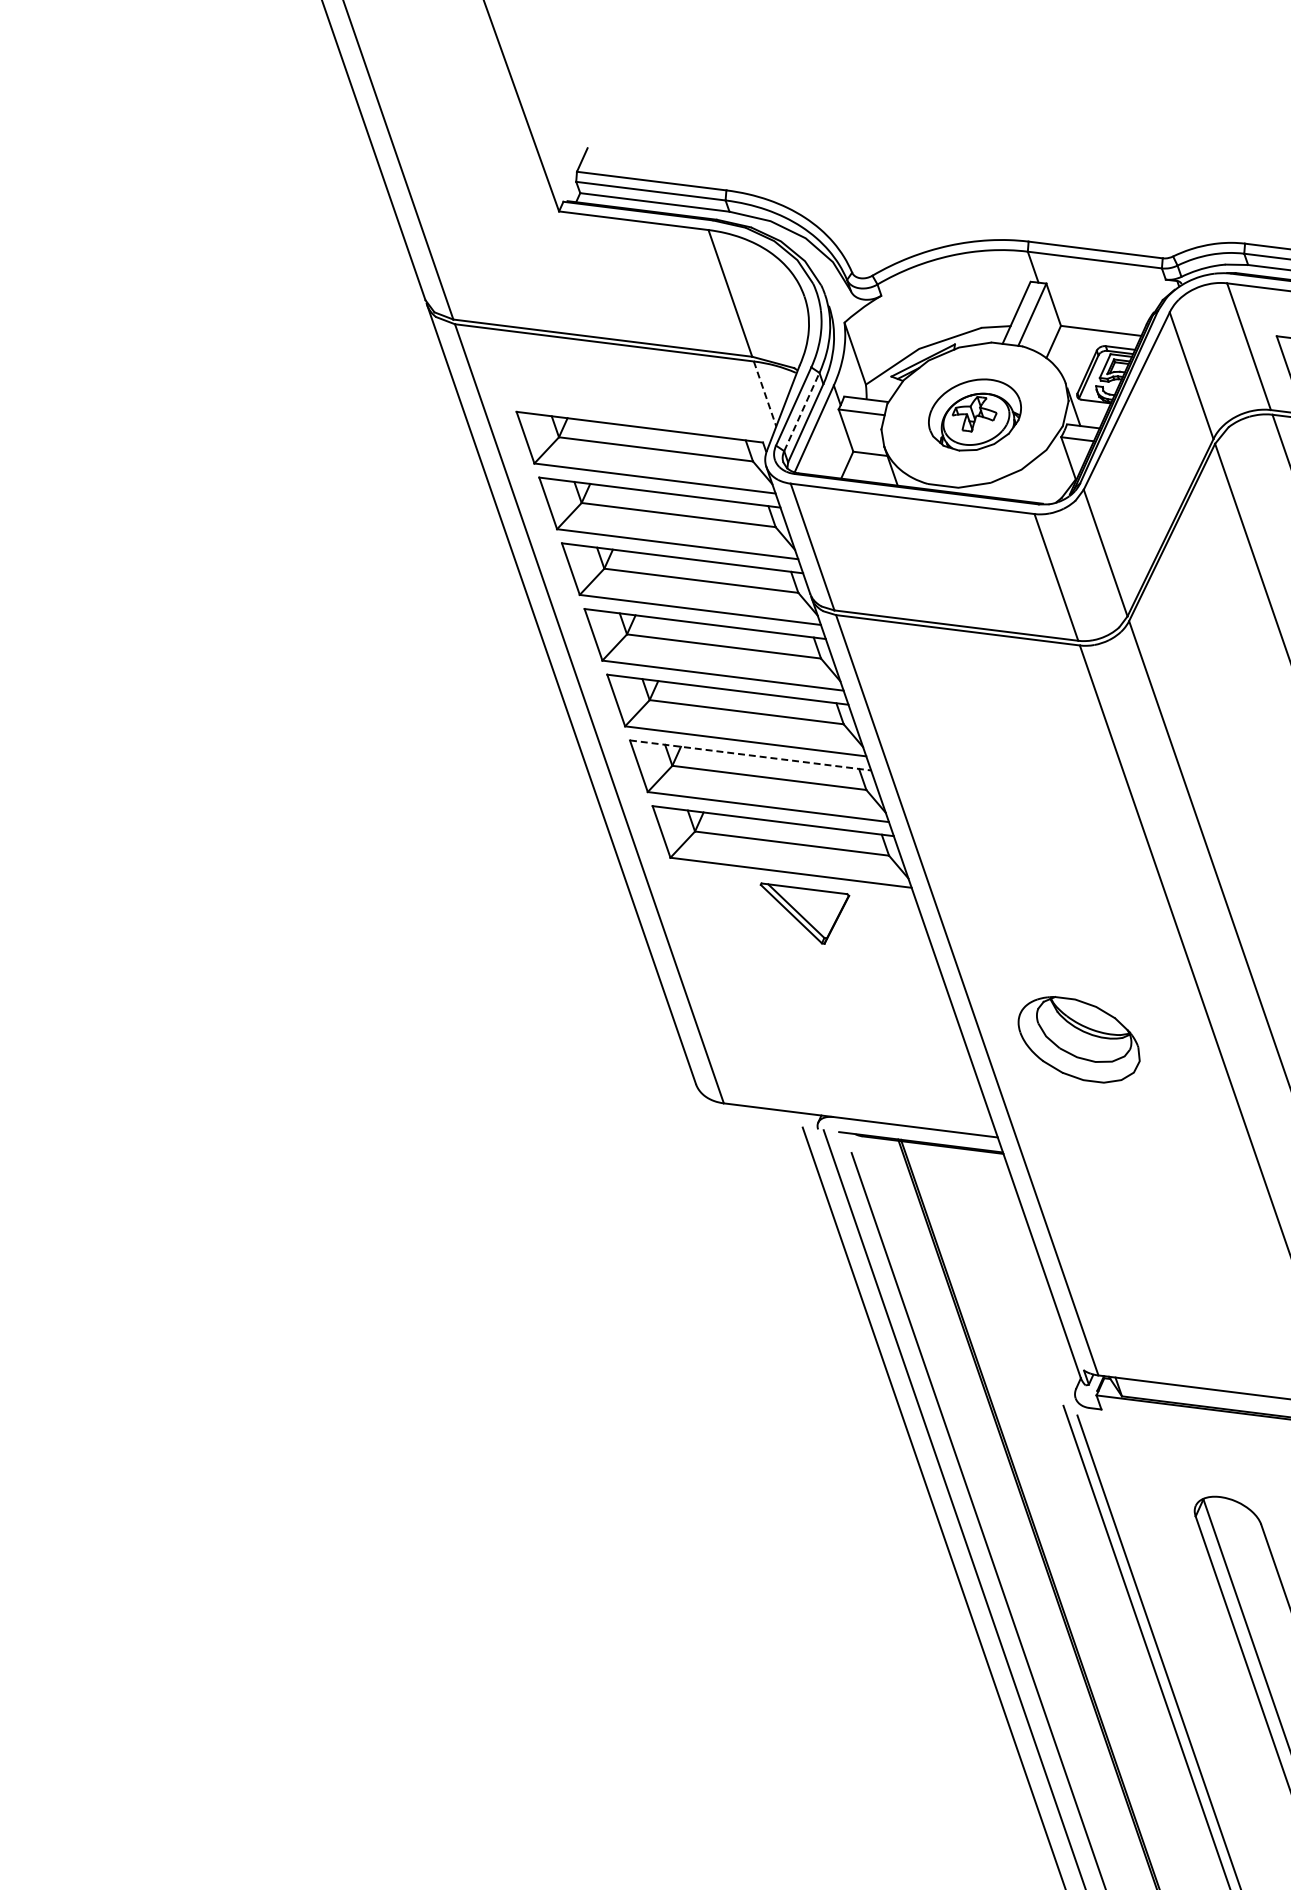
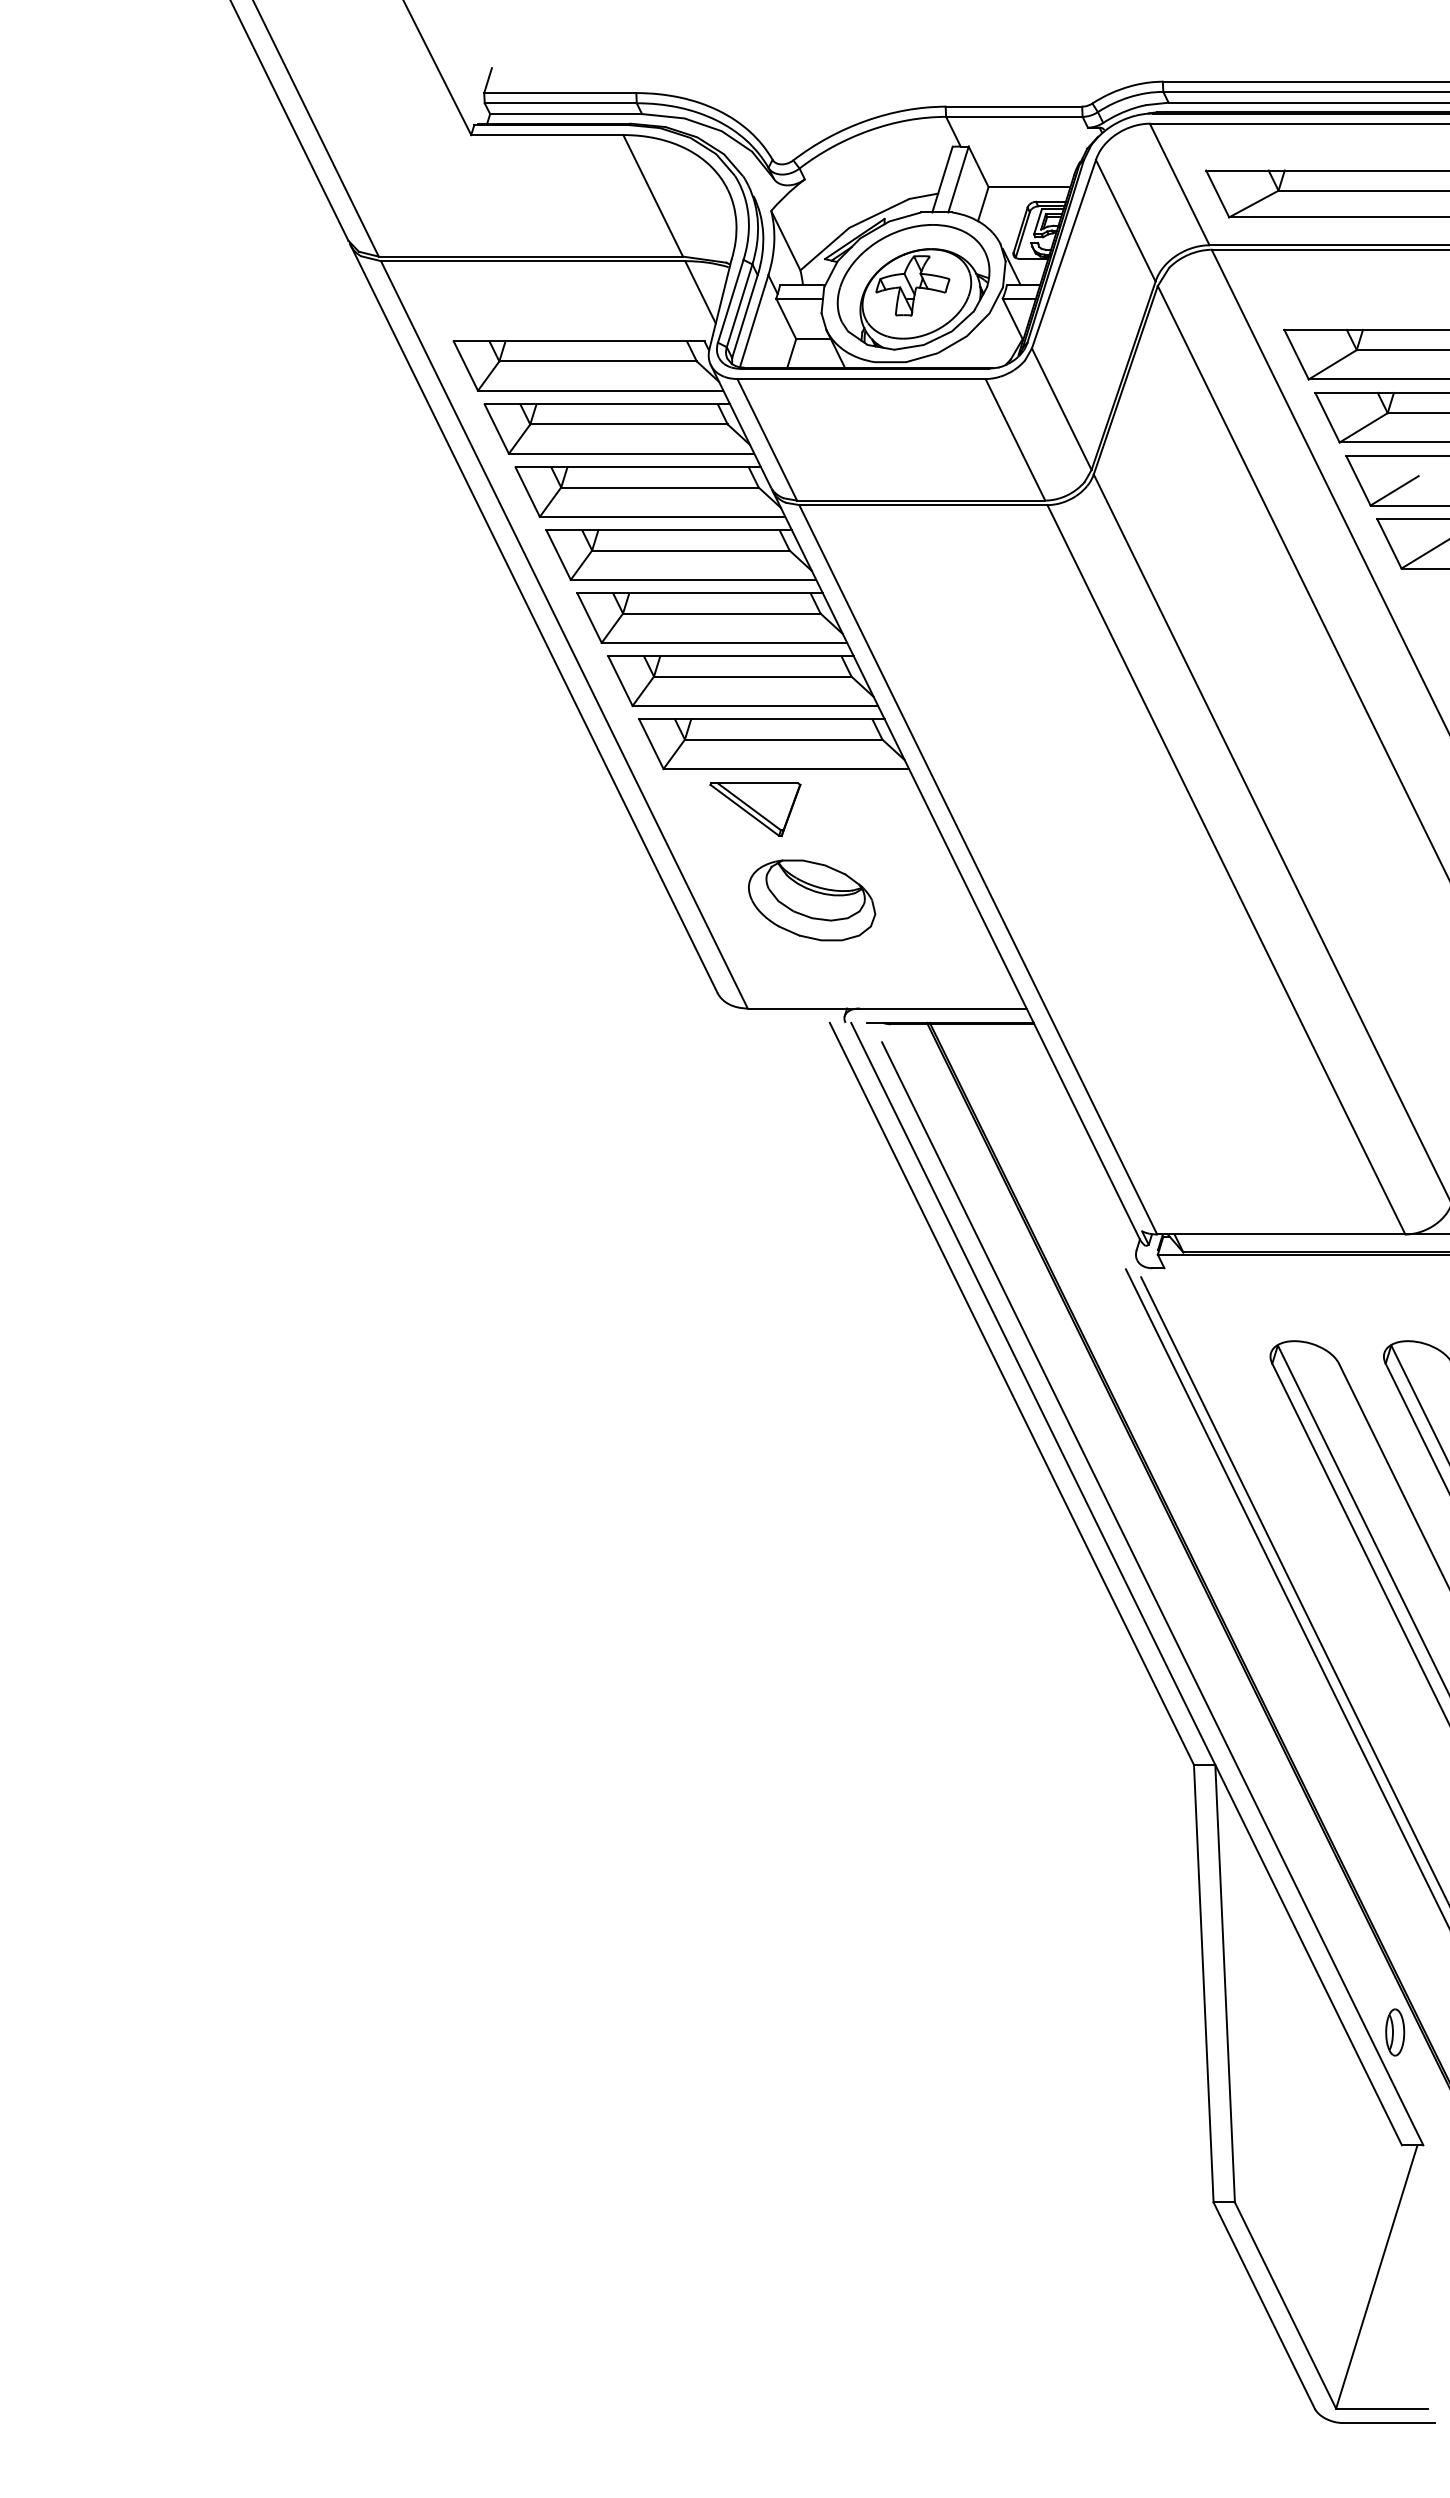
line: (765, 394) -> (700, 292), dashed -> solid
line: (801, 411) -> (739, 305), dashed -> solid
part: (974, 415) -> (913, 287), size x1.67
line: (750, 755) -> (731, 656), dashed -> solid
part: (801, 914) -> (755, 809), moved
part: (1079, 1039) -> (812, 900), moved

